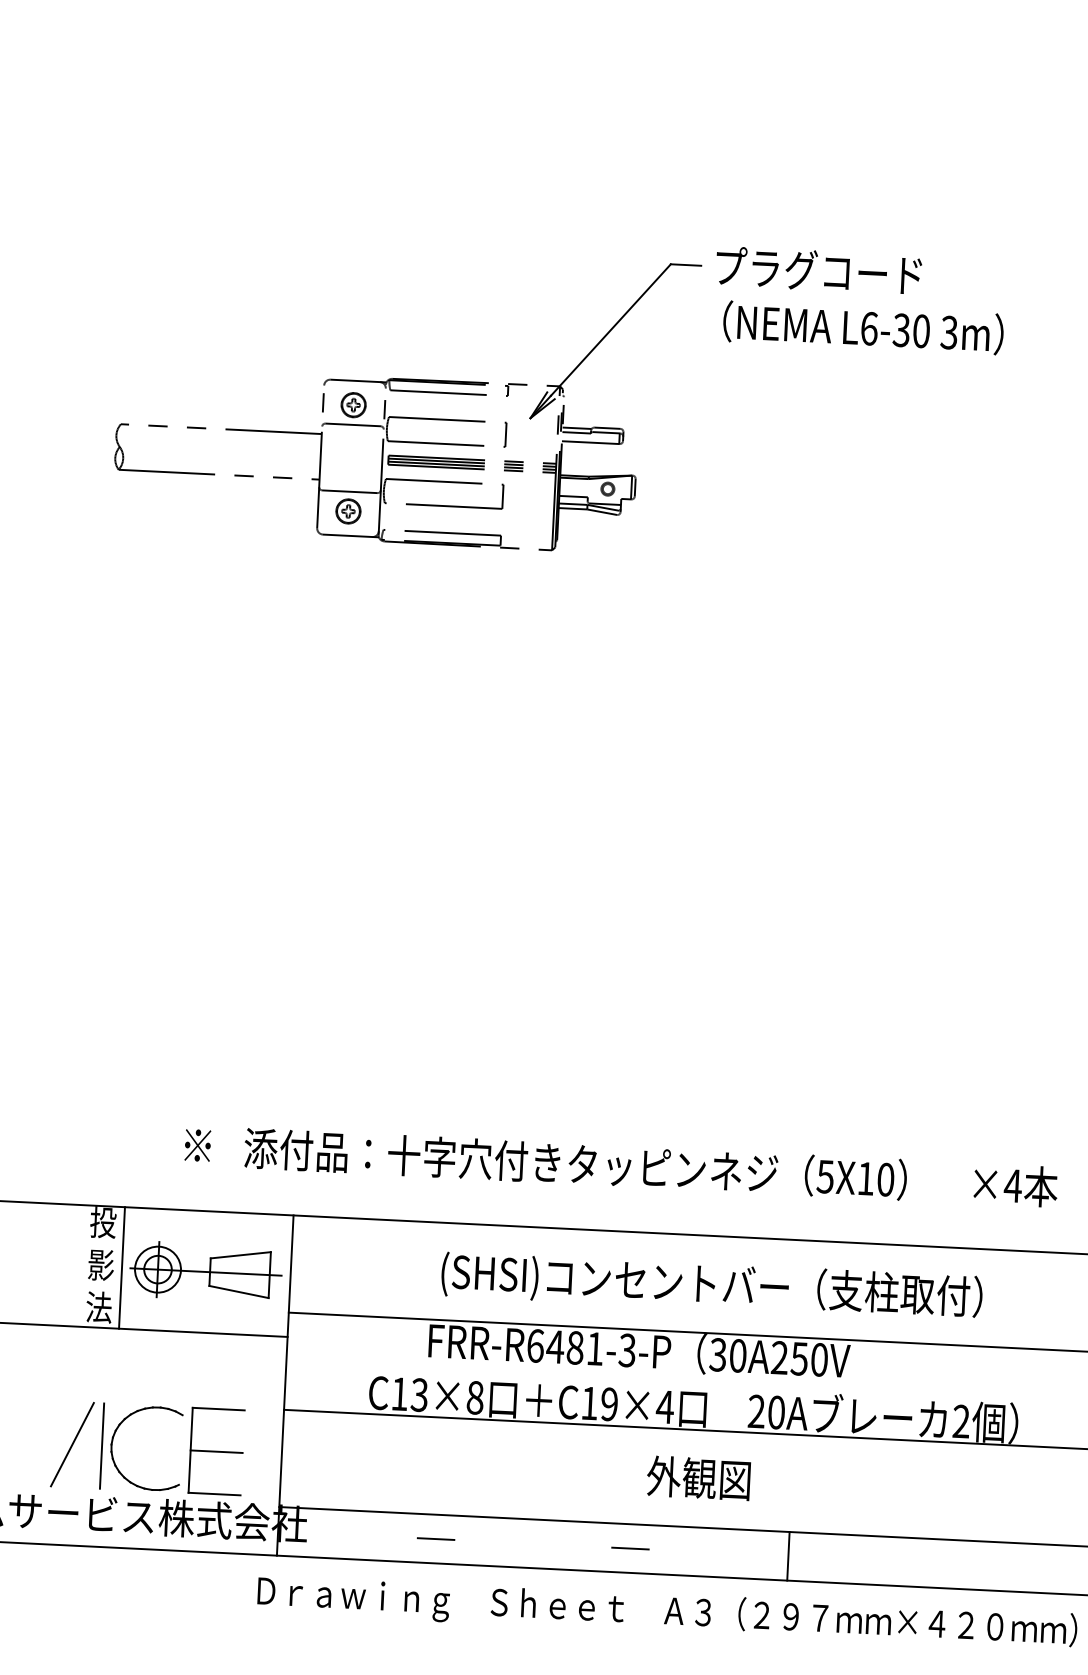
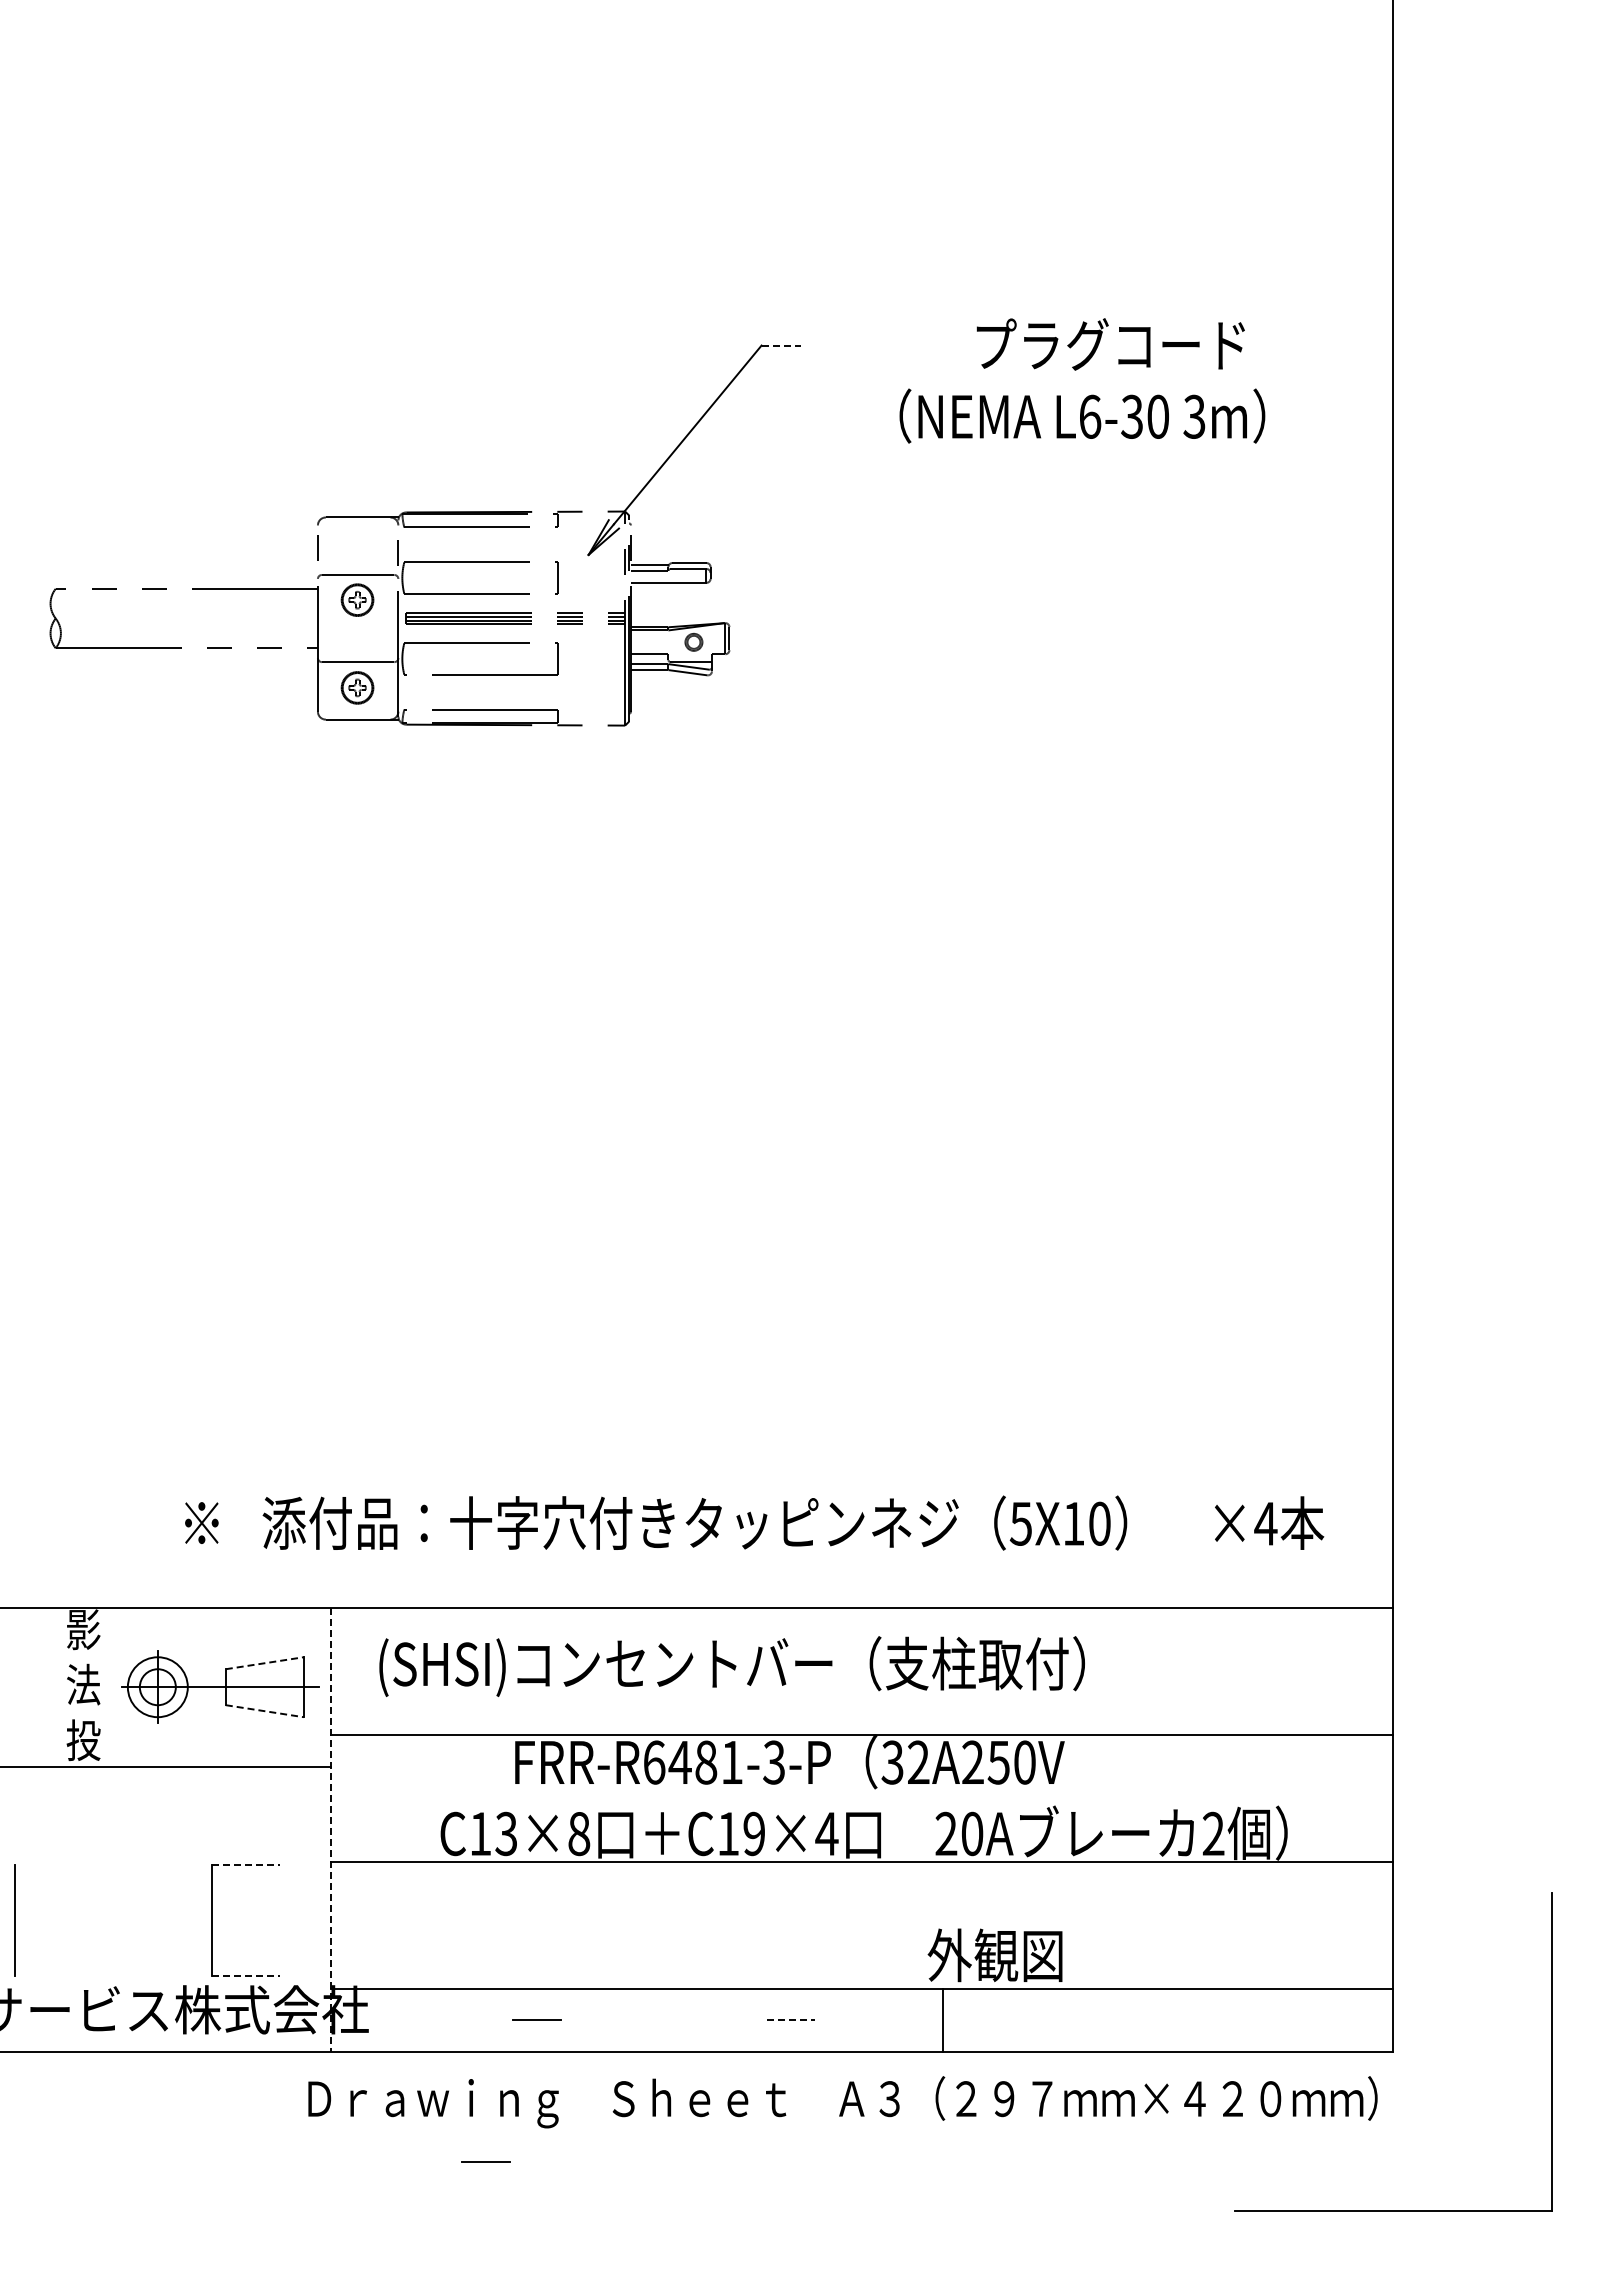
line: (686, 265) -> (781, 345), solid -> dashed
text: (818, 270) -> (1110, 344), moved
text: (863, 327) -> (1082, 415), moved
part: (353, 404) -> (357, 599), moved
text: (103, 1222) -> (83, 1629), 投 -> 影
line: (241, 1255) -> (265, 1663), solid -> dashed
text: (101, 1264) -> (83, 1684), 影 -> 法
line: (121, 1268) -> (110, 1687), removed
text: (711, 1286) -> (731, 1666), moved
line: (239, 1292) -> (265, 1711), solid -> dashed
text: (99, 1307) -> (83, 1740), 法 -> 投
text: (737, 1355) -> (918, 1762), 30A250V -> 32A250V
line: (284, 1385) -> (330, 1830), solid -> dashed
line: (218, 1408) -> (245, 1864), solid -> dashed
part: (113, 1441) -> (110, 1913), removed
line: (72, 1444) -> (57, 1920), removed
line: (101, 1446) -> (14, 1920), moved
line: (216, 1451) -> (245, 1920), removed
text: (698, 1478) -> (994, 1955), moved
line: (214, 1493) -> (245, 1975), solid -> dashed
line: (630, 1548) -> (790, 2020), solid -> dashed
line: (788, 1556) -> (942, 2020), moved
line: (391, 1645) -> (485, 2161), added

